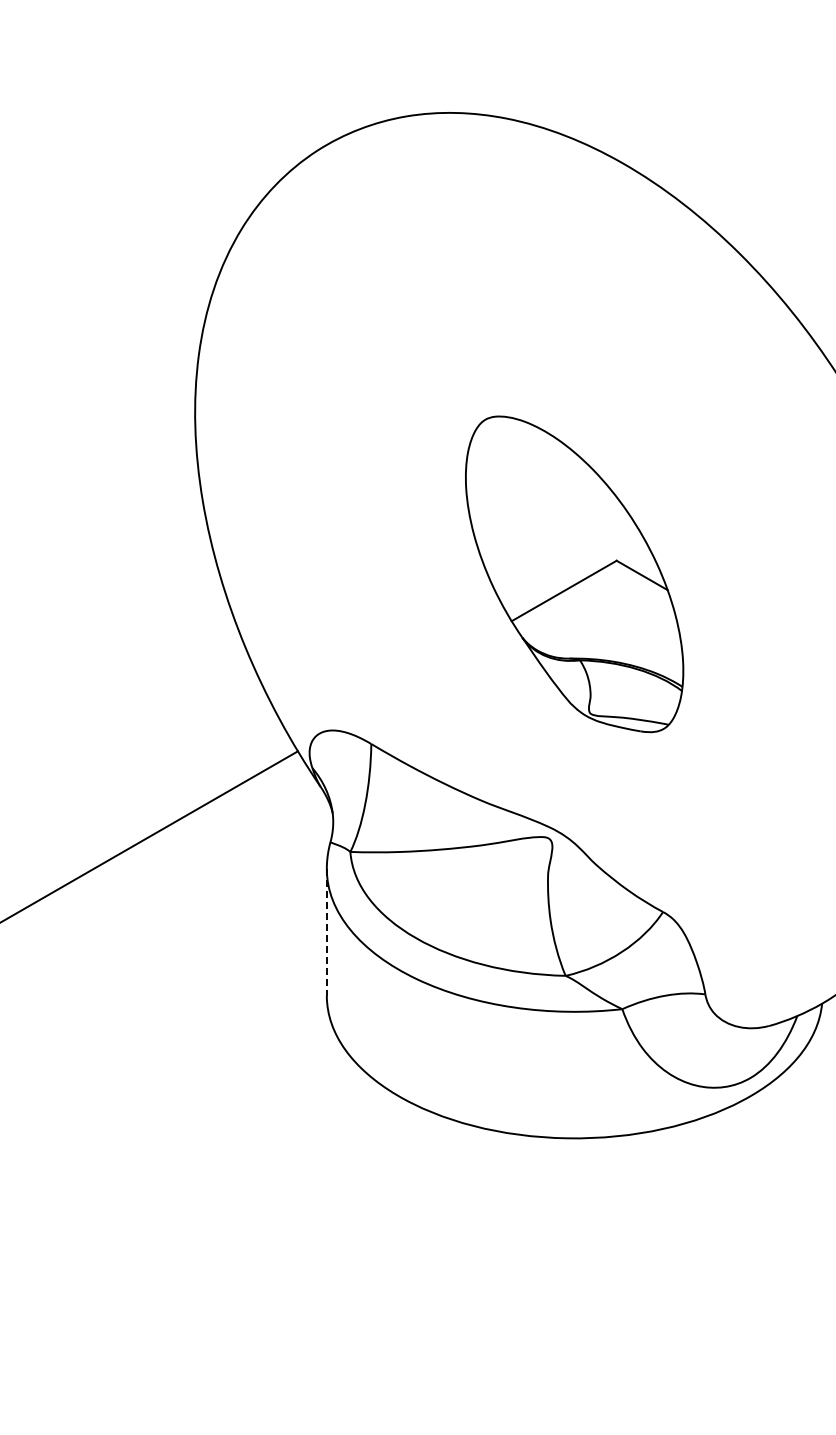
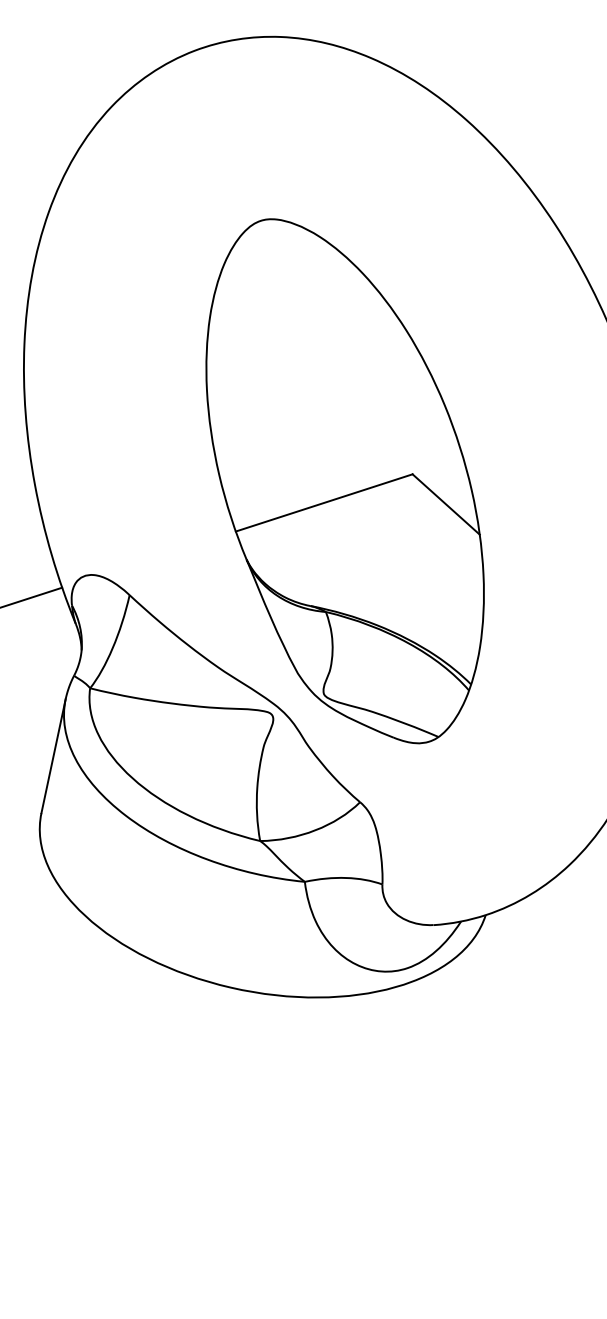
part: (574, 574) -> (344, 481), size x1.67
line: (326, 932) -> (53, 756), dashed -> solid

